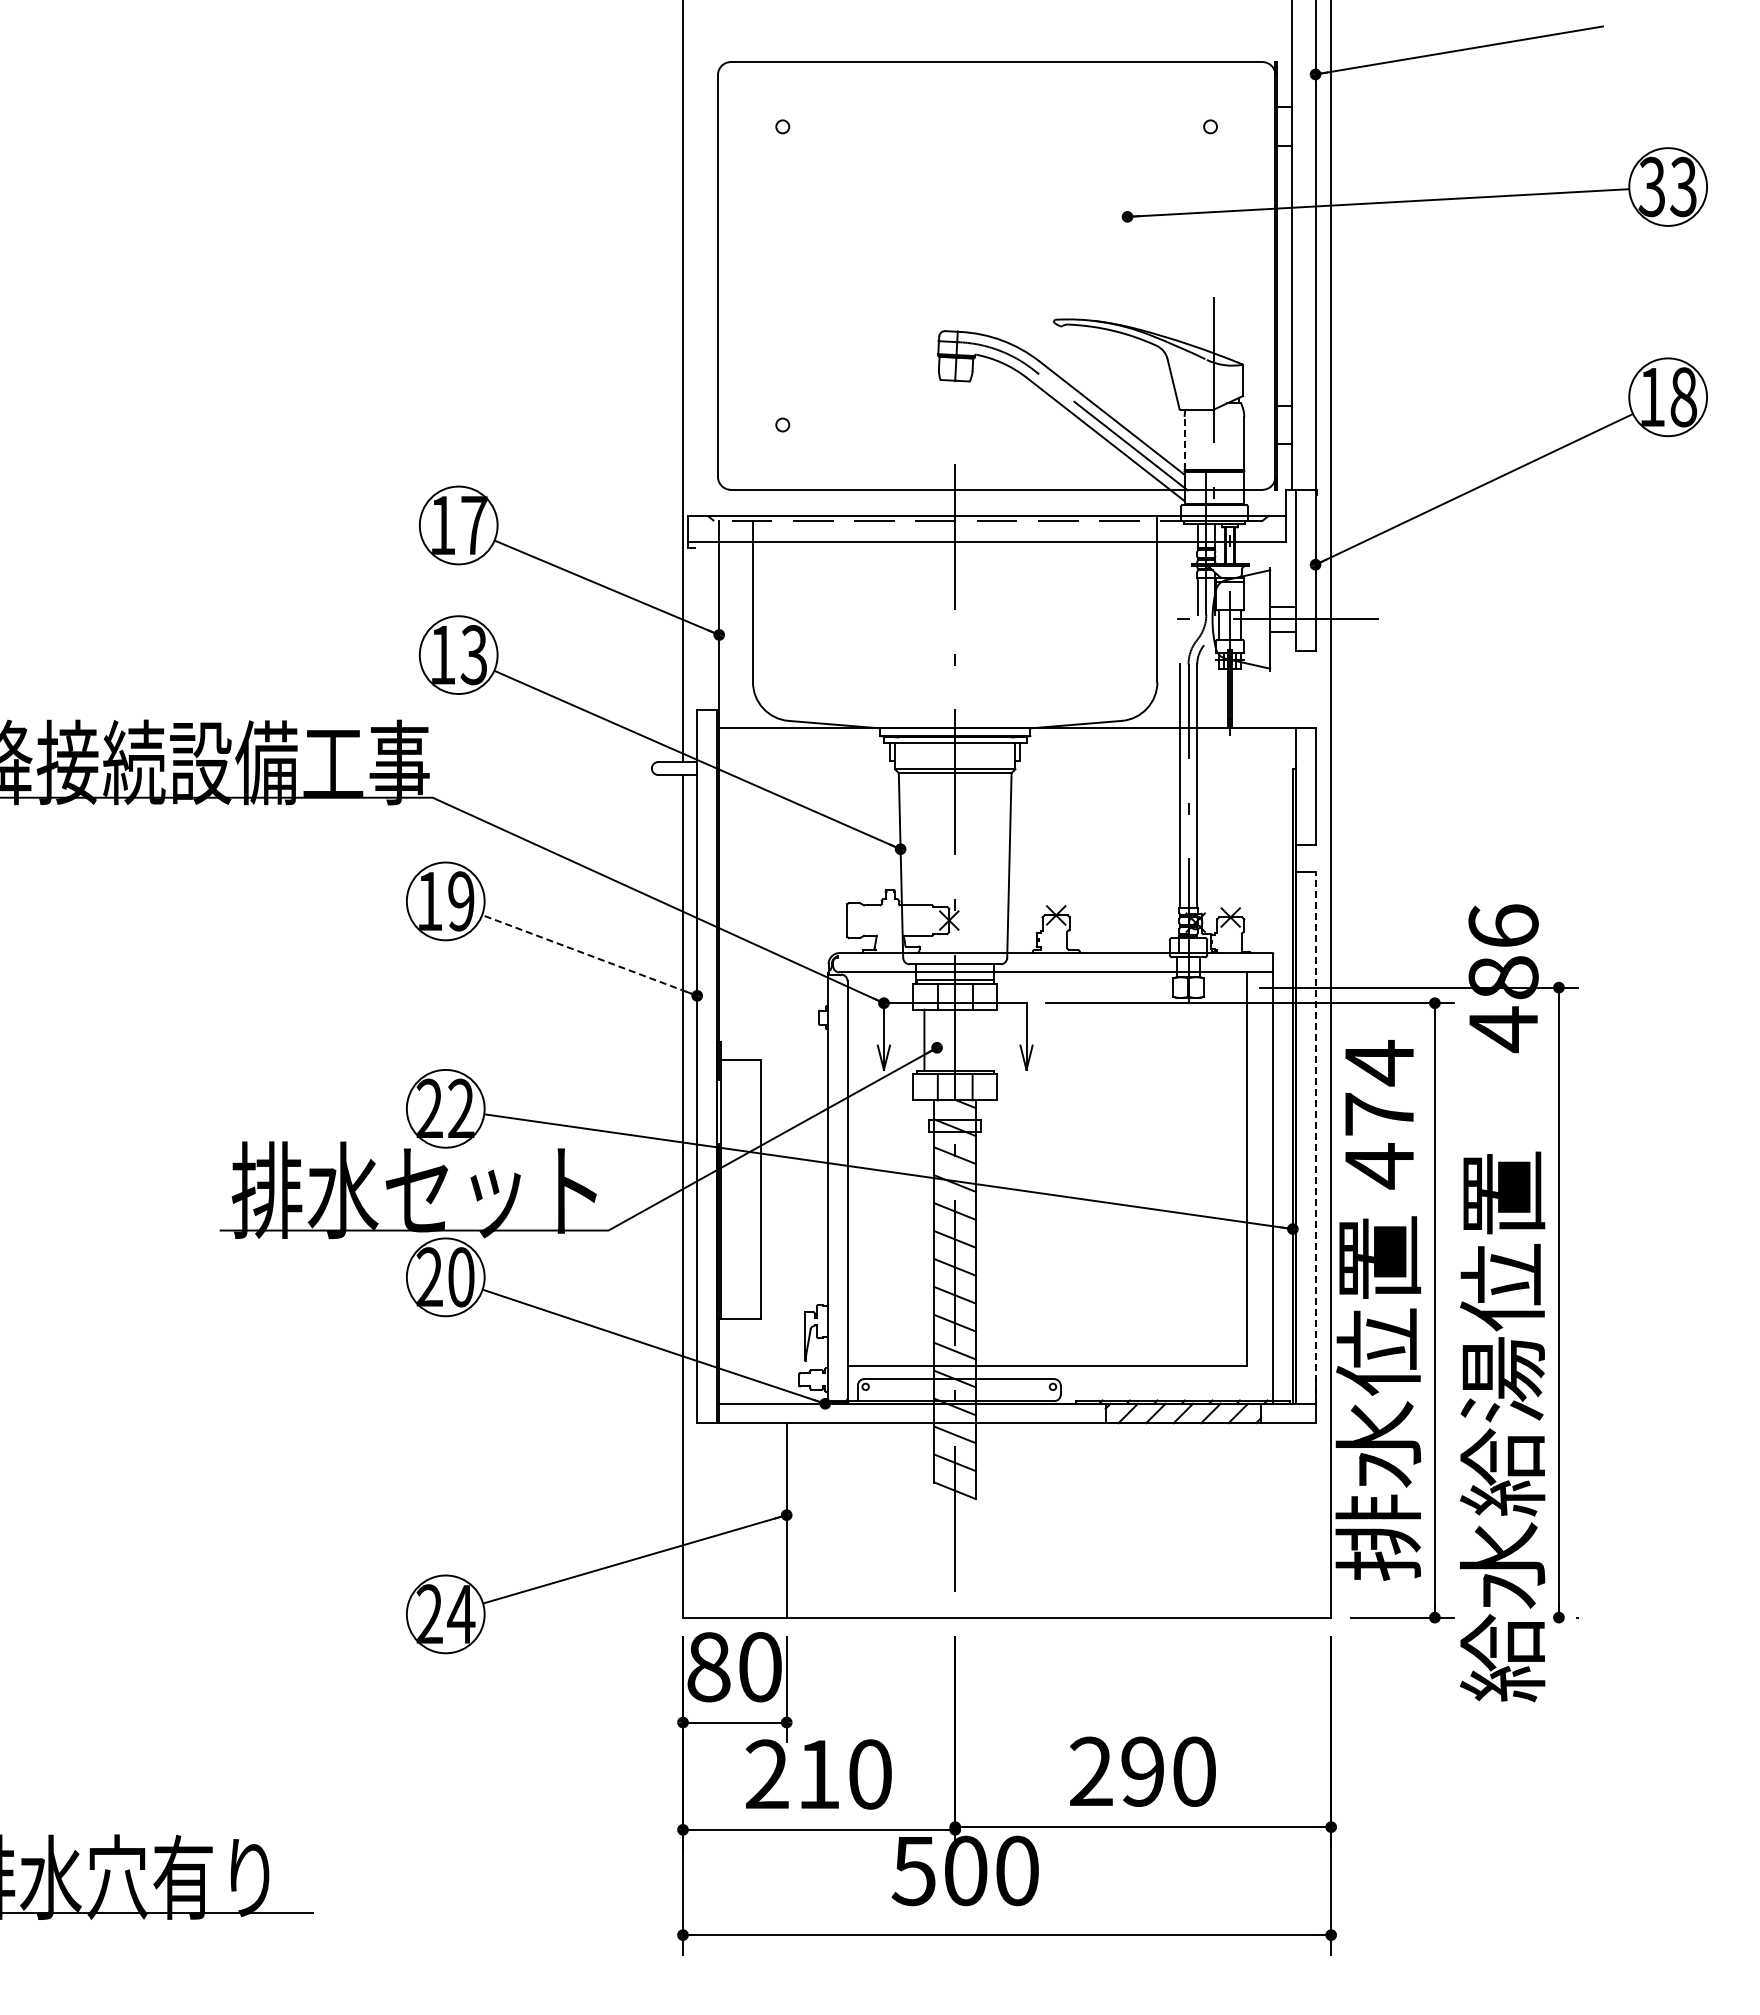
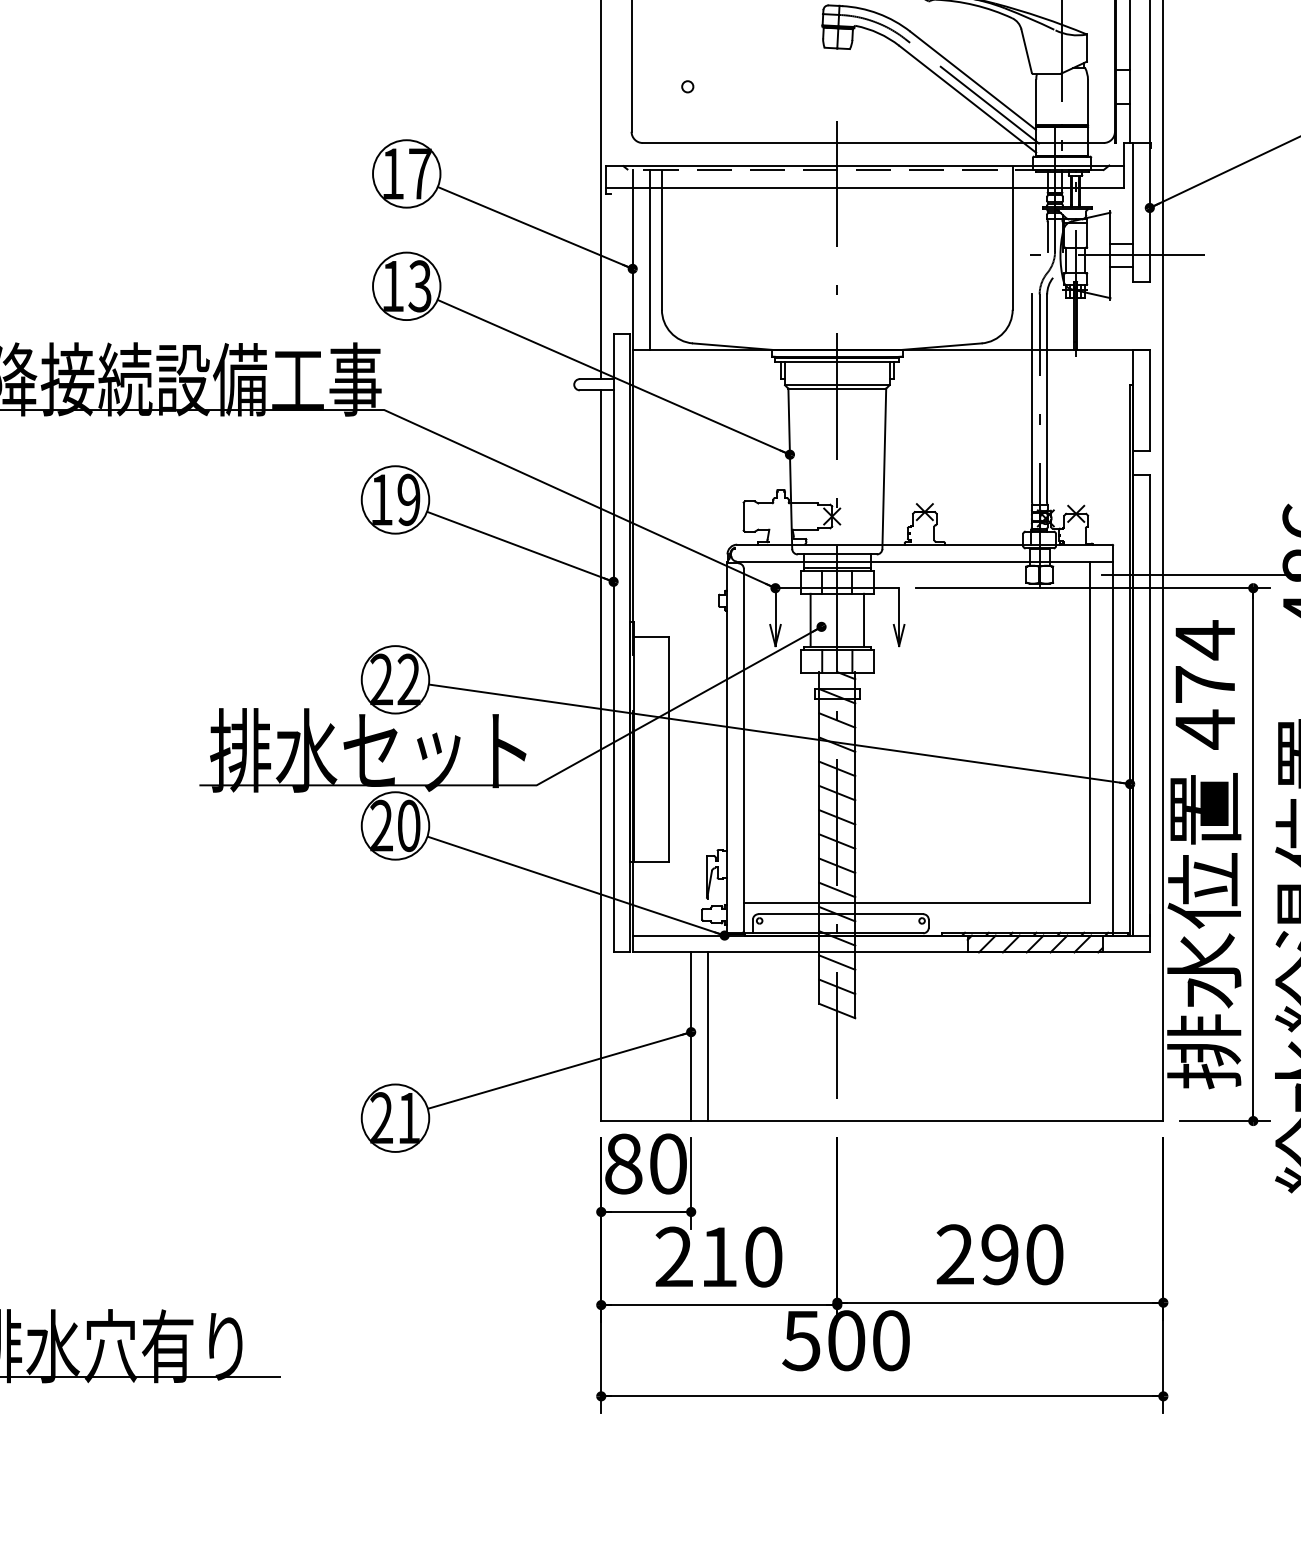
line: (1184, 442) -> (1036, 101), dashed -> solid
line: (738, 624) -> (649, 259), added
line: (589, 955) -> (520, 546), dashed -> solid
line: (985, 1039) -> (863, 619), added
line: (1315, 1138) -> (1149, 705), dashed -> solid
line: (806, 1520) -> (708, 1036), added
text: (460, 1614) -> (408, 1118), 24 -> 21

